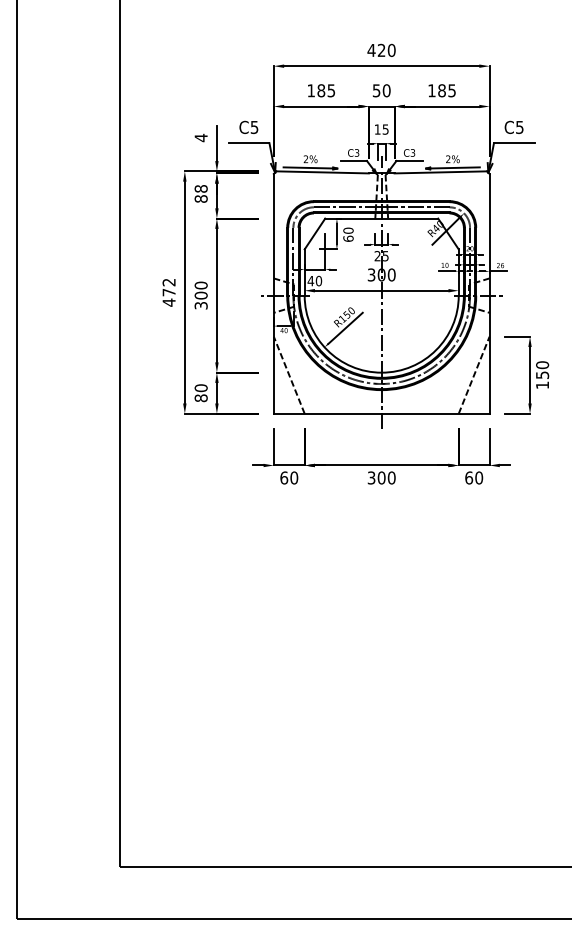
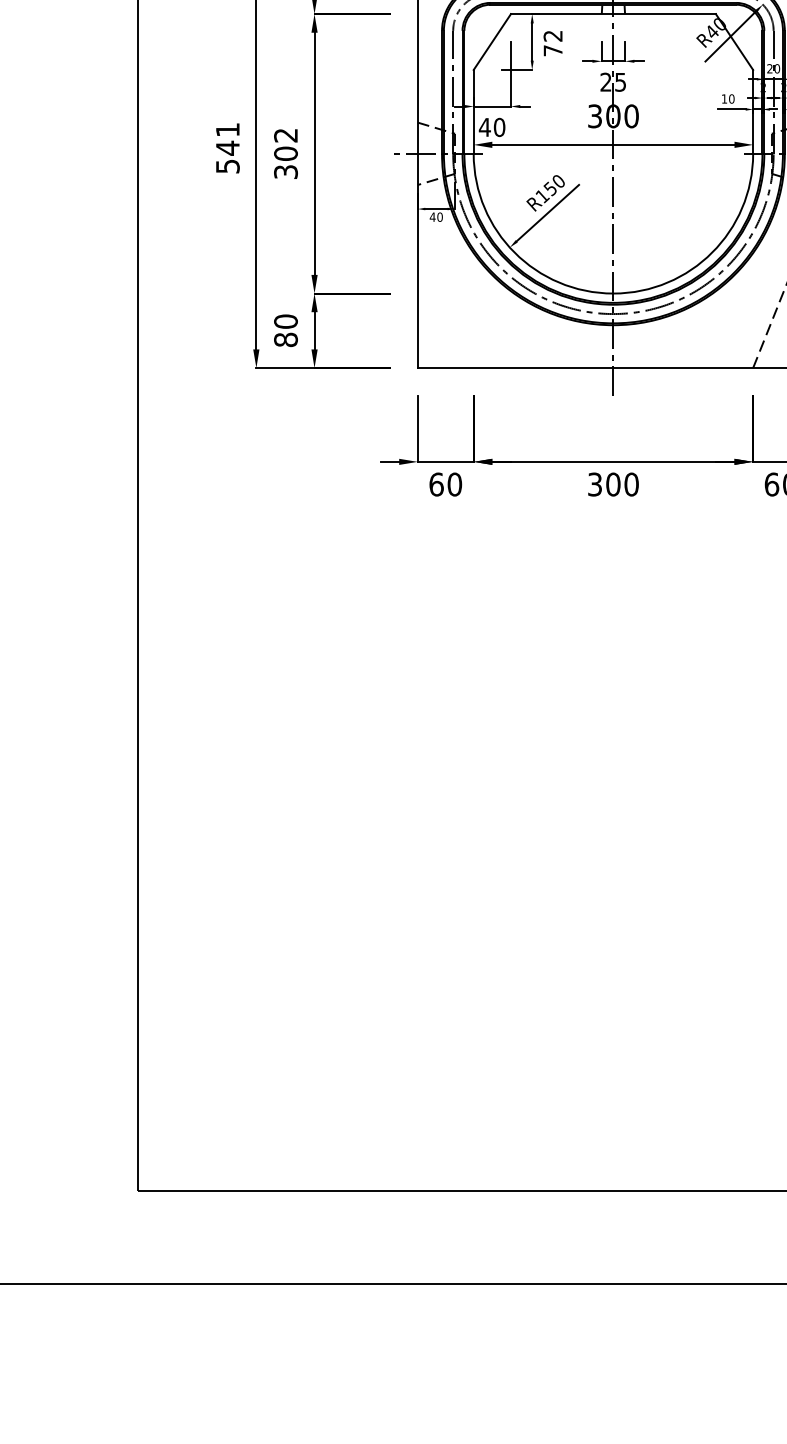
text: (348, 234) -> (553, 42), 60 -> 72
text: (200, 285) -> (284, 135), 300 -> 302
text: (168, 292) -> (226, 148), 472 -> 541
line: (288, 374) -> (444, 296), removed

